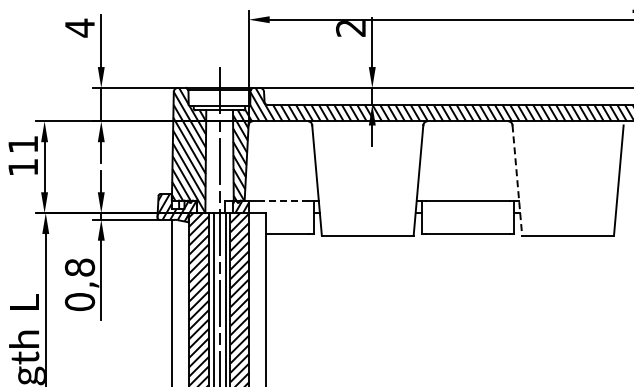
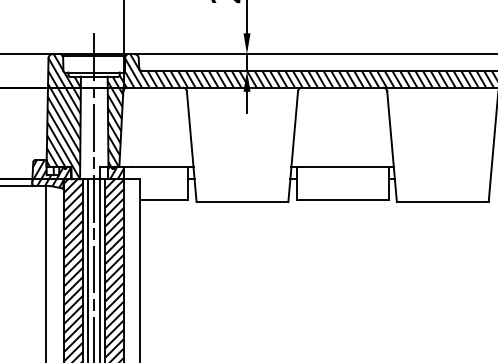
line: (517, 181) -> (392, 147), dashed -> solid
line: (282, 200) -> (157, 166), dashed -> solid

